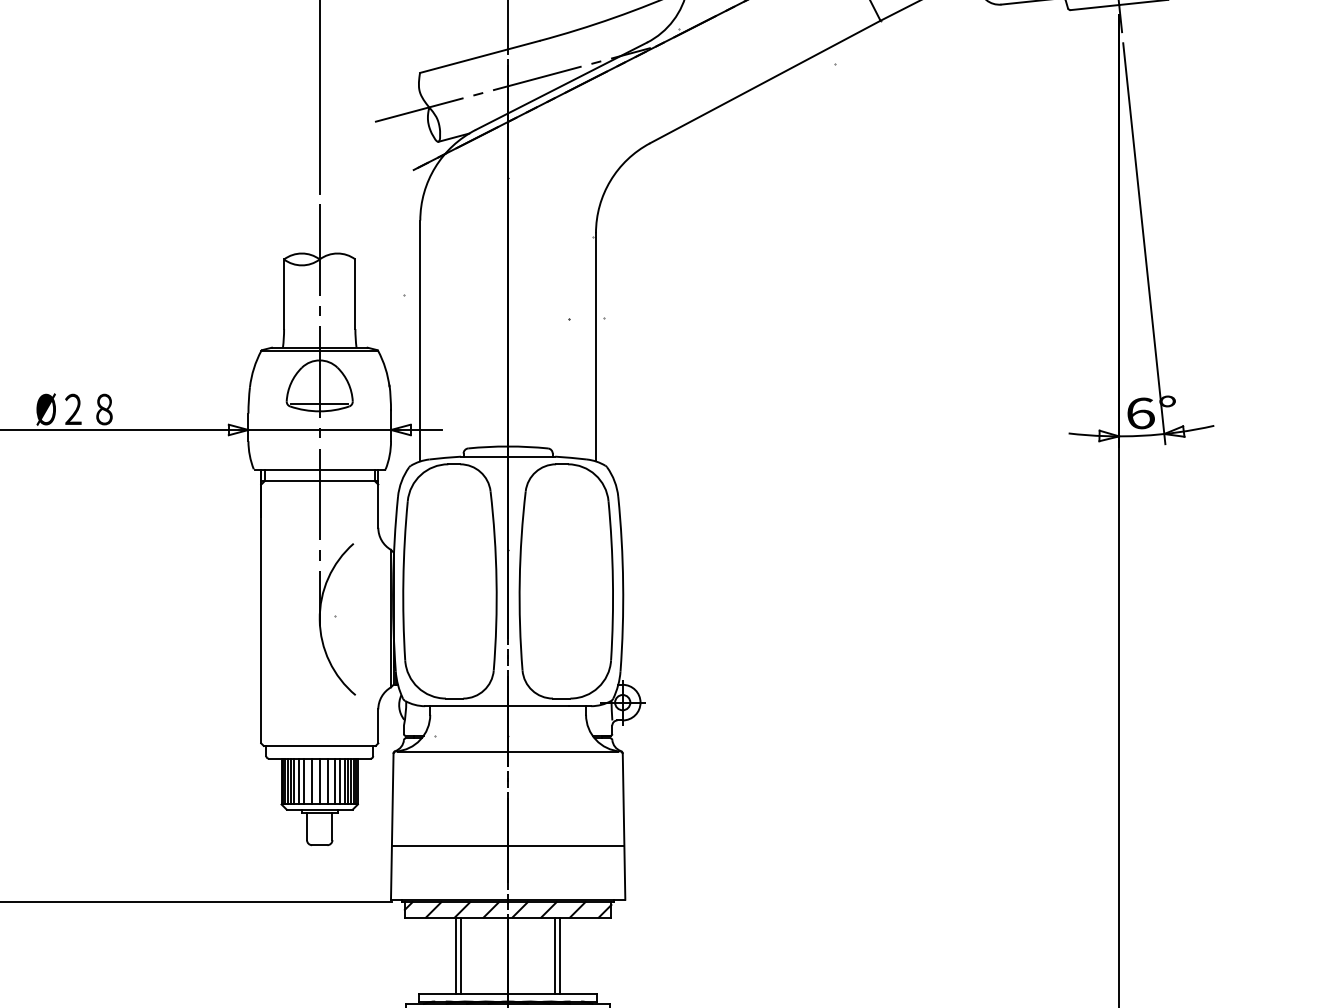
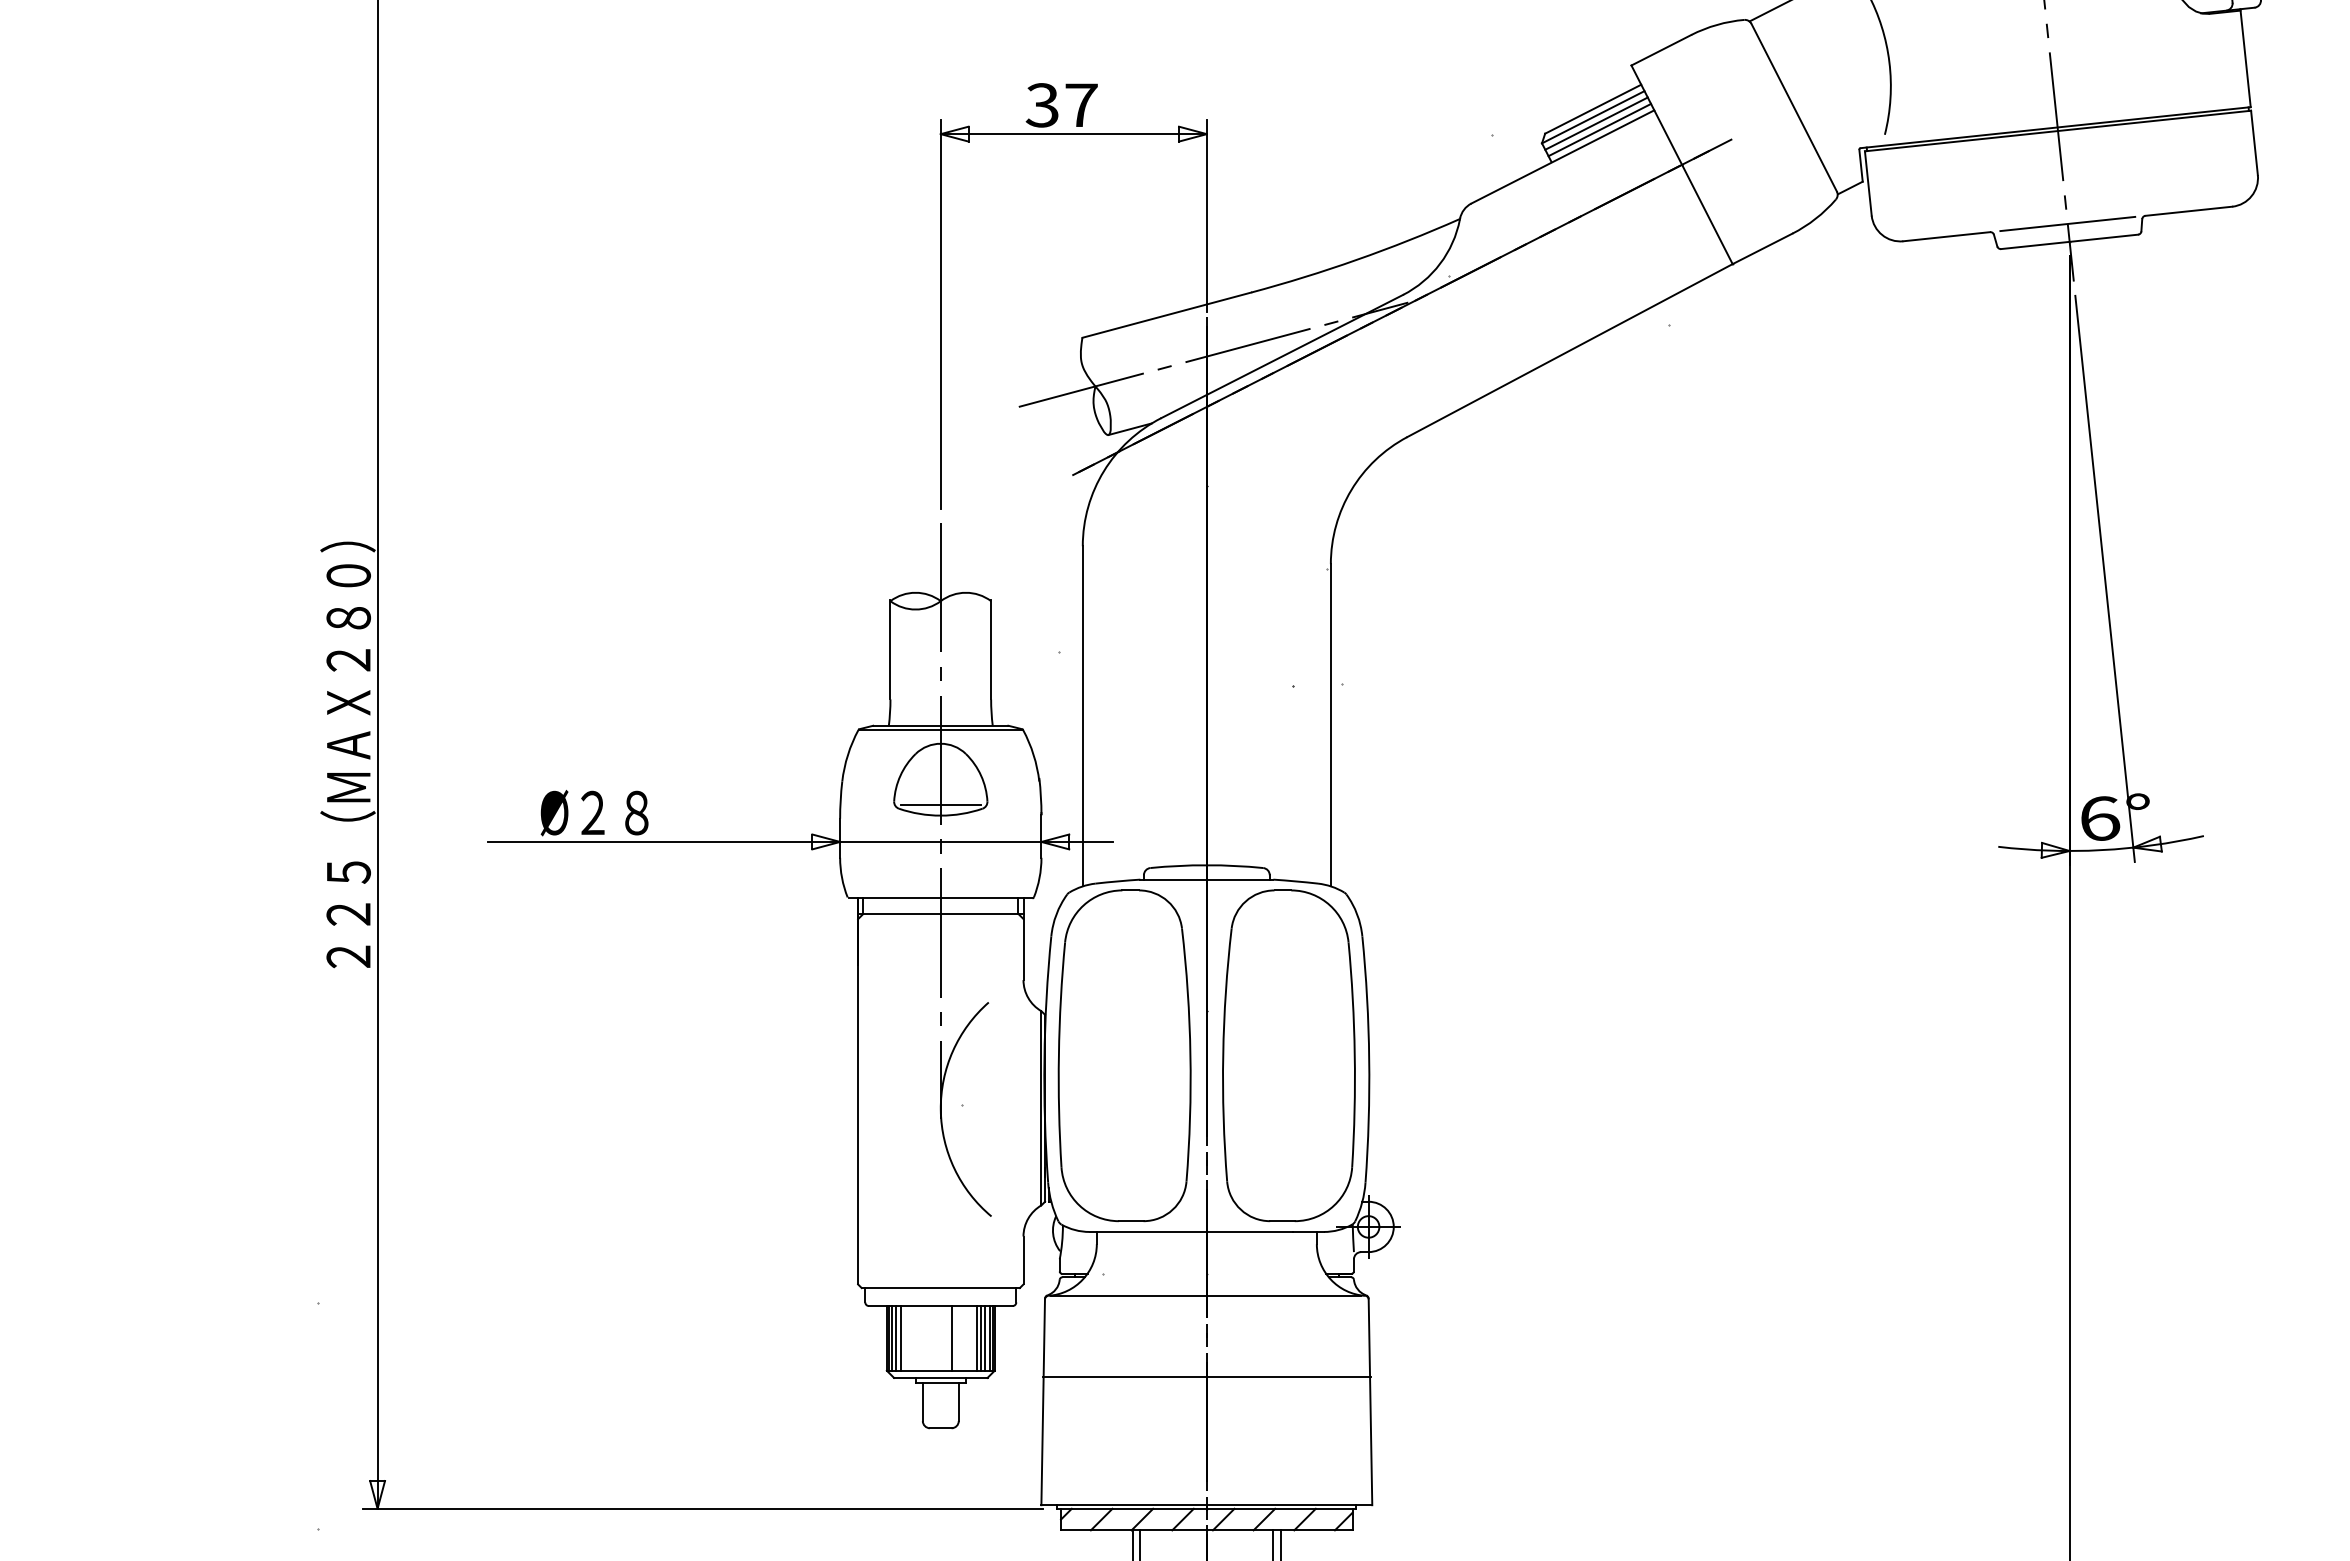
line: (294, 781) -> (904, 1338), removed
line: (299, 781) -> (912, 1338), removed
line: (304, 781) -> (919, 1338), removed
line: (311, 781) -> (929, 1338), removed
line: (319, 781) -> (940, 1338), removed
line: (335, 781) -> (962, 1338), removed
line: (340, 781) -> (969, 1338), removed
line: (507, 846) -> (1206, 1376), moved

